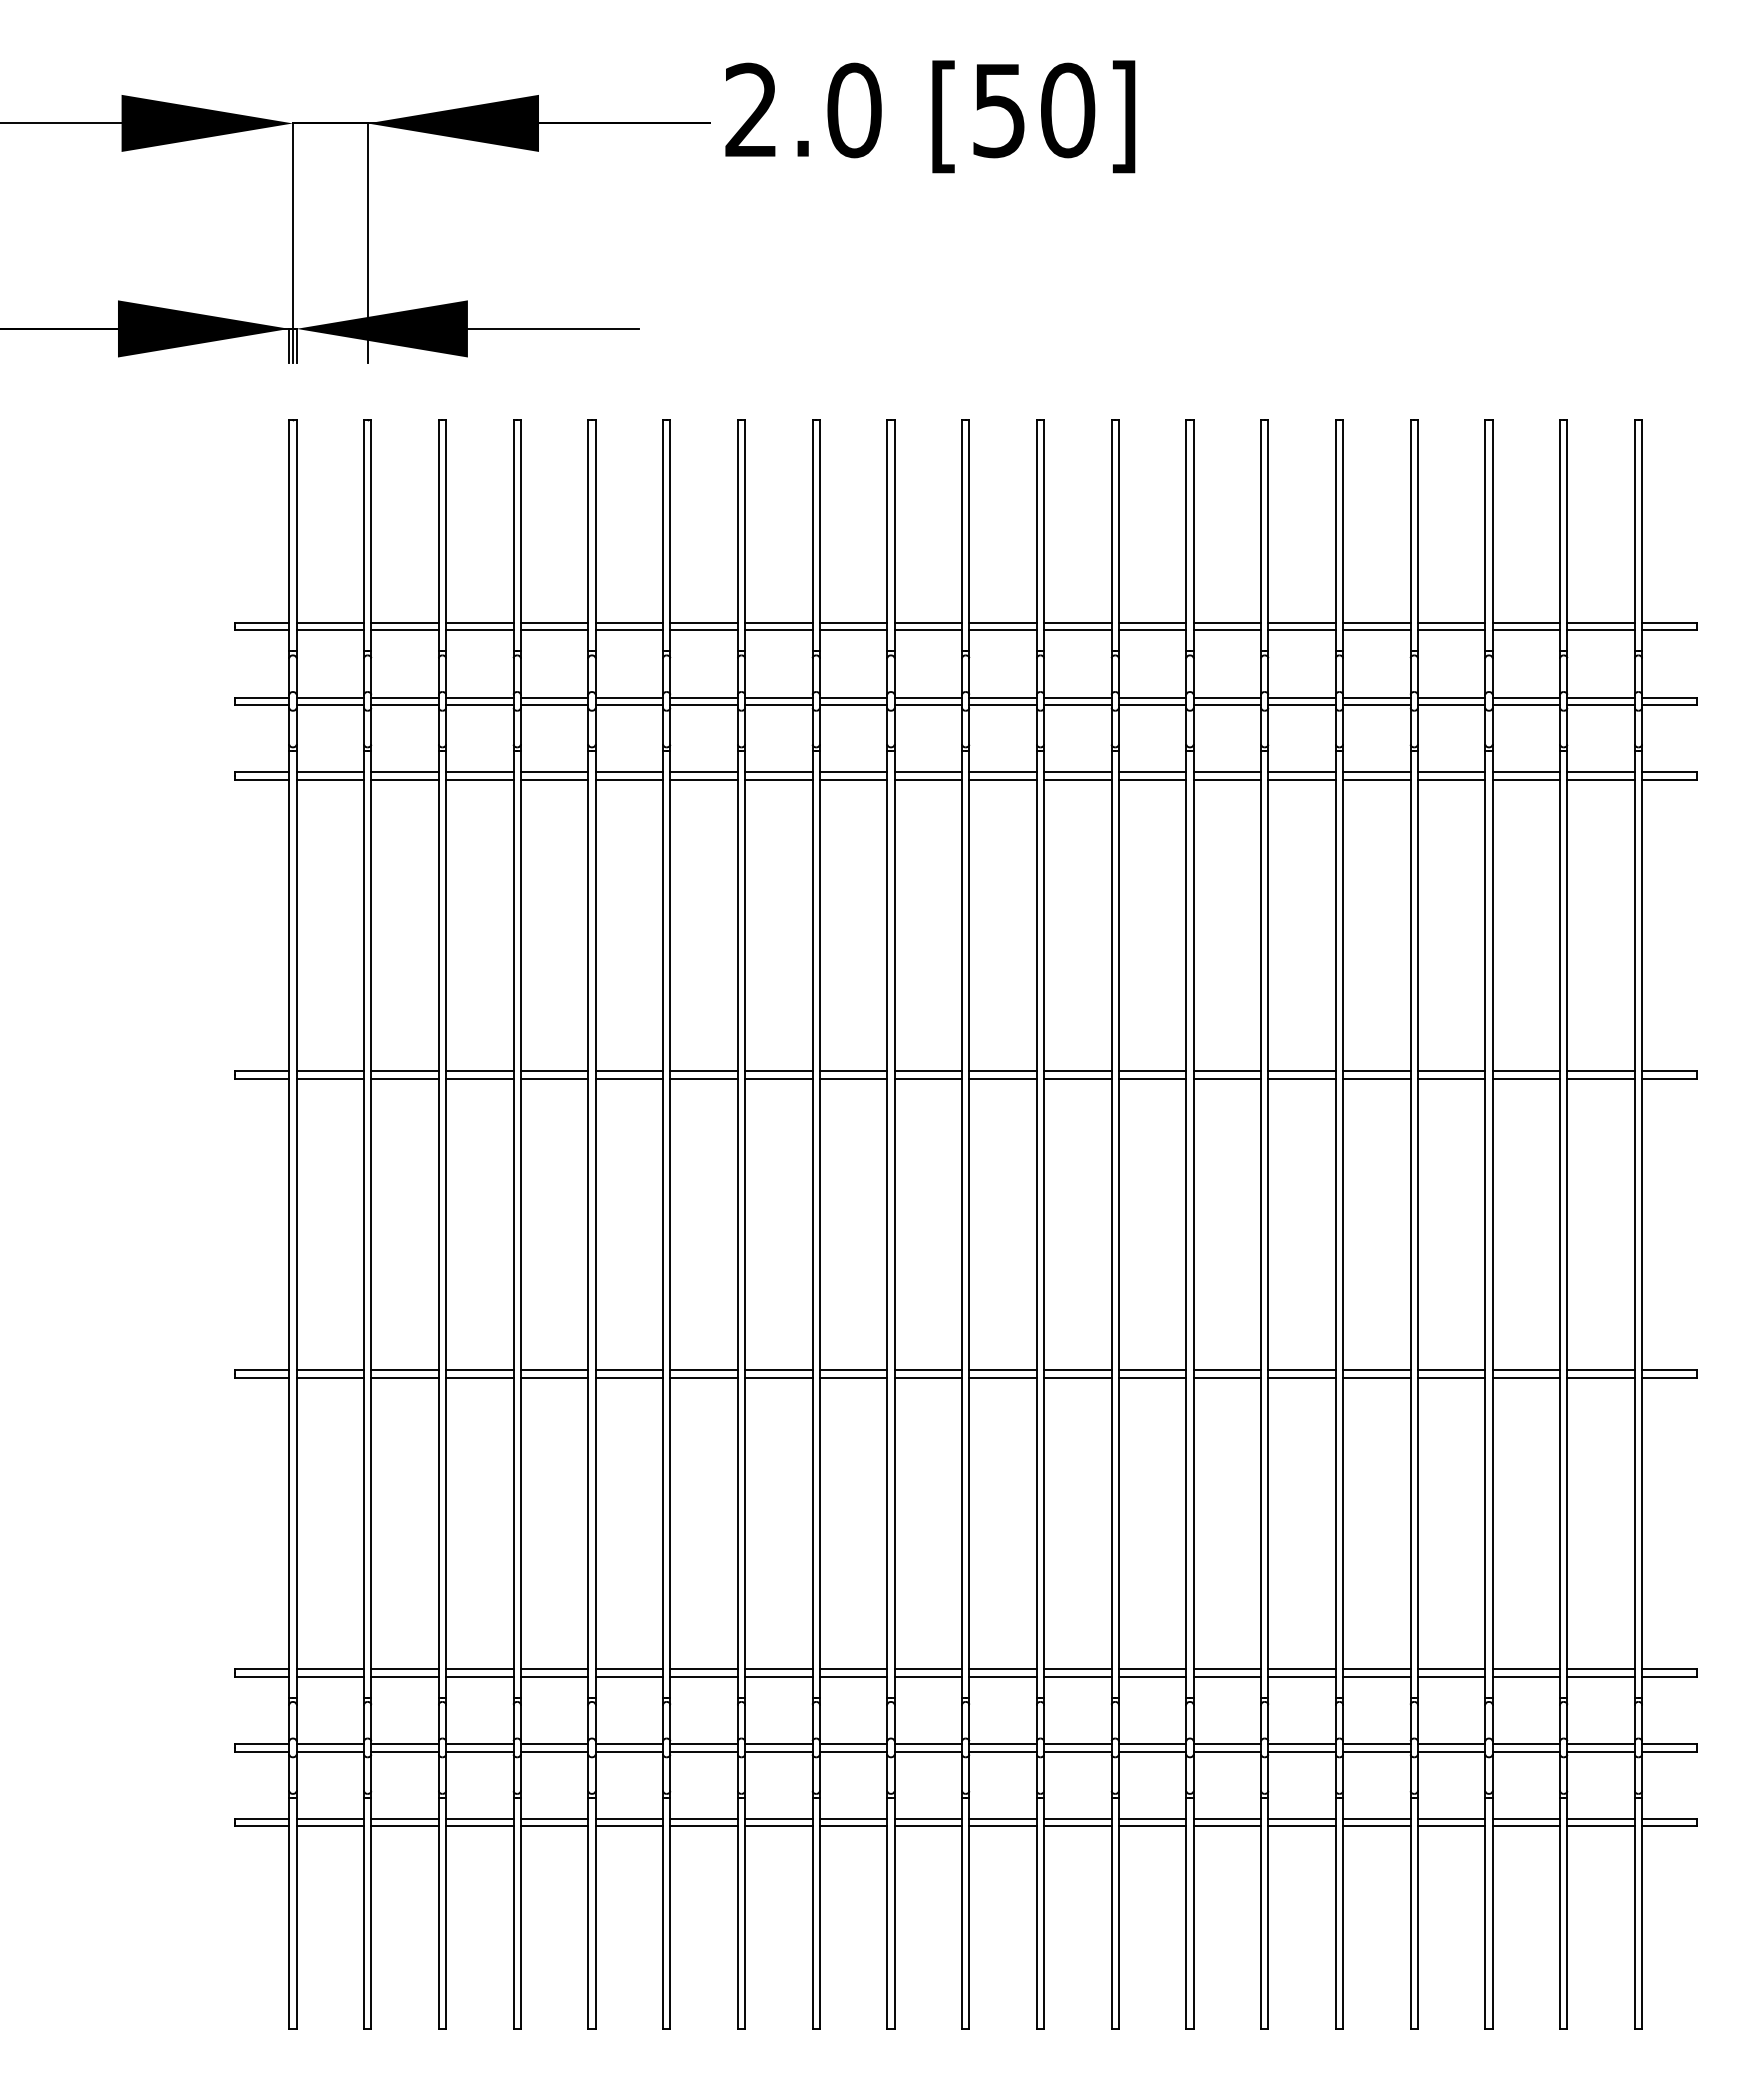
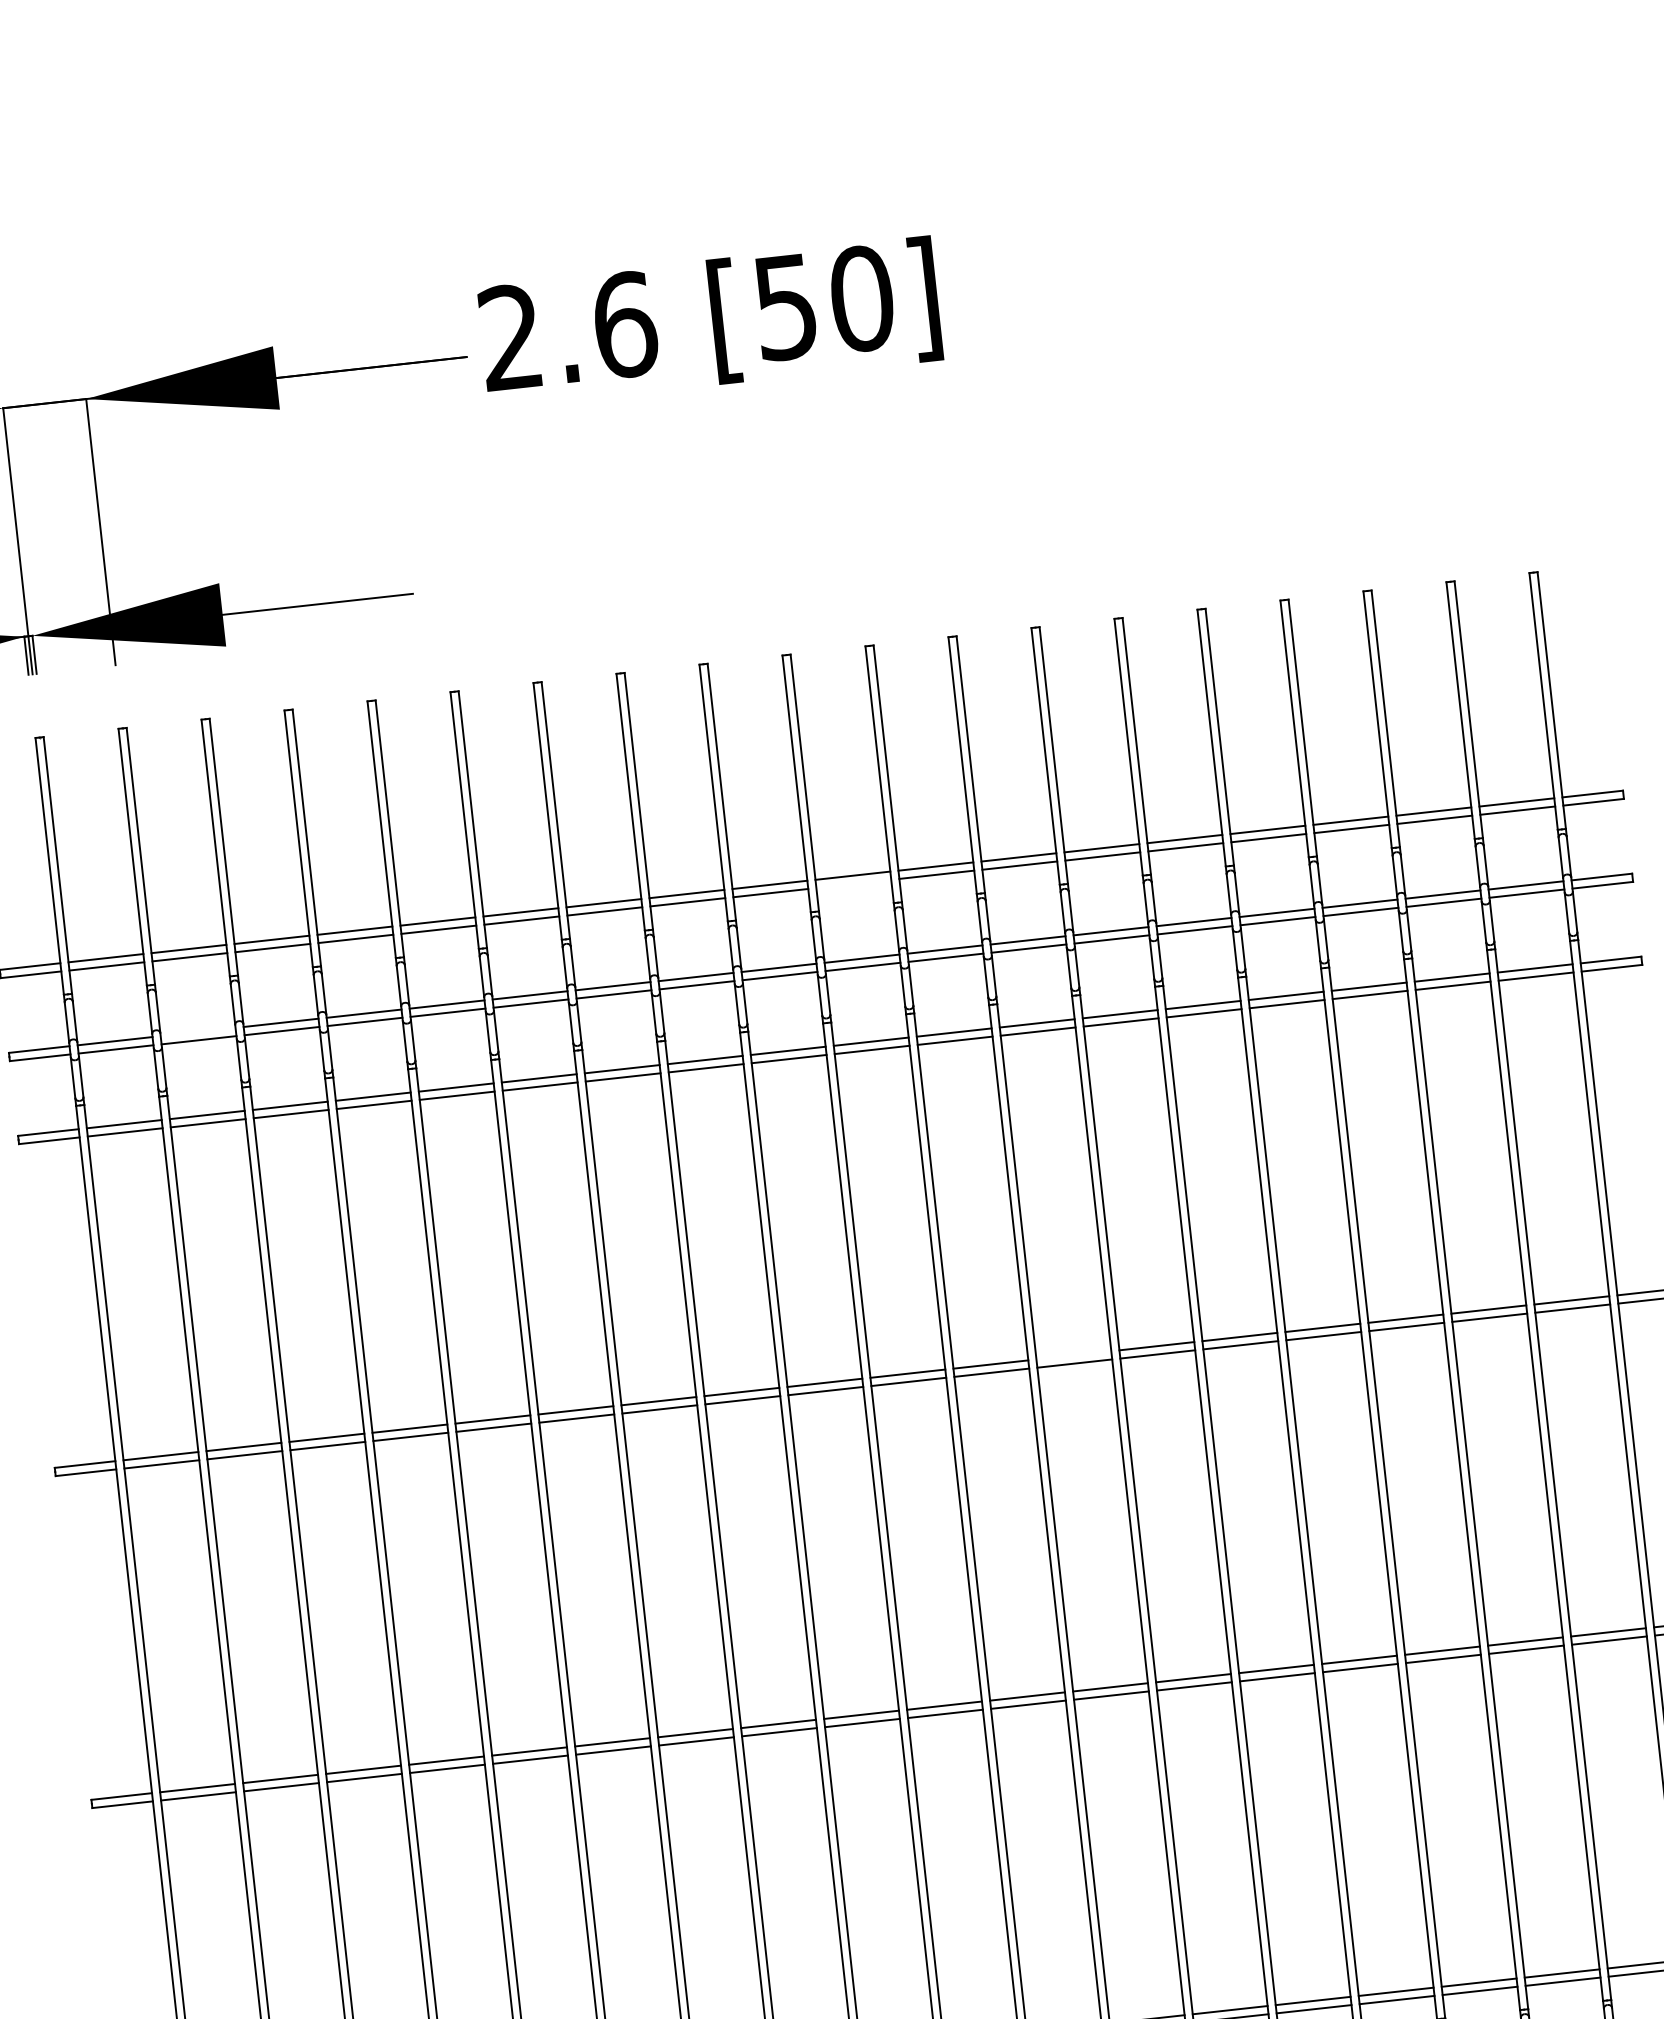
text: (854, 110) -> (625, 325), 2.0 -> 2.6
line: (1002, 630) -> (853, 884), removed
line: (404, 697) -> (197, 1031), removed
line: (1152, 1071) -> (1073, 1355), removed

